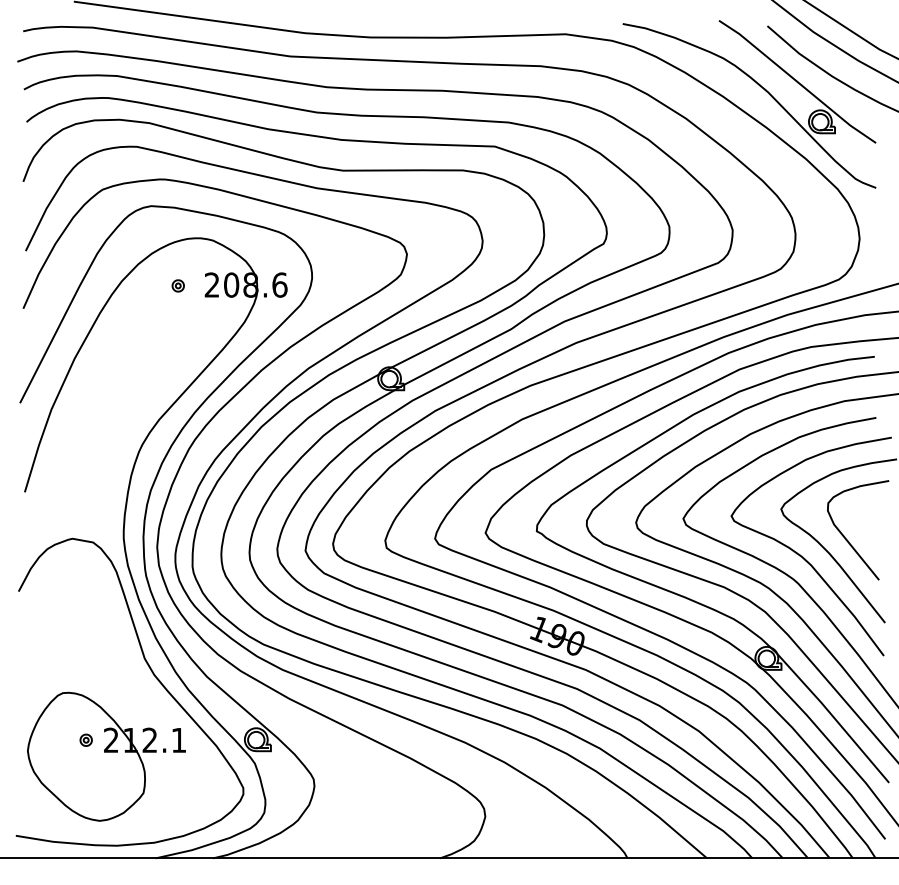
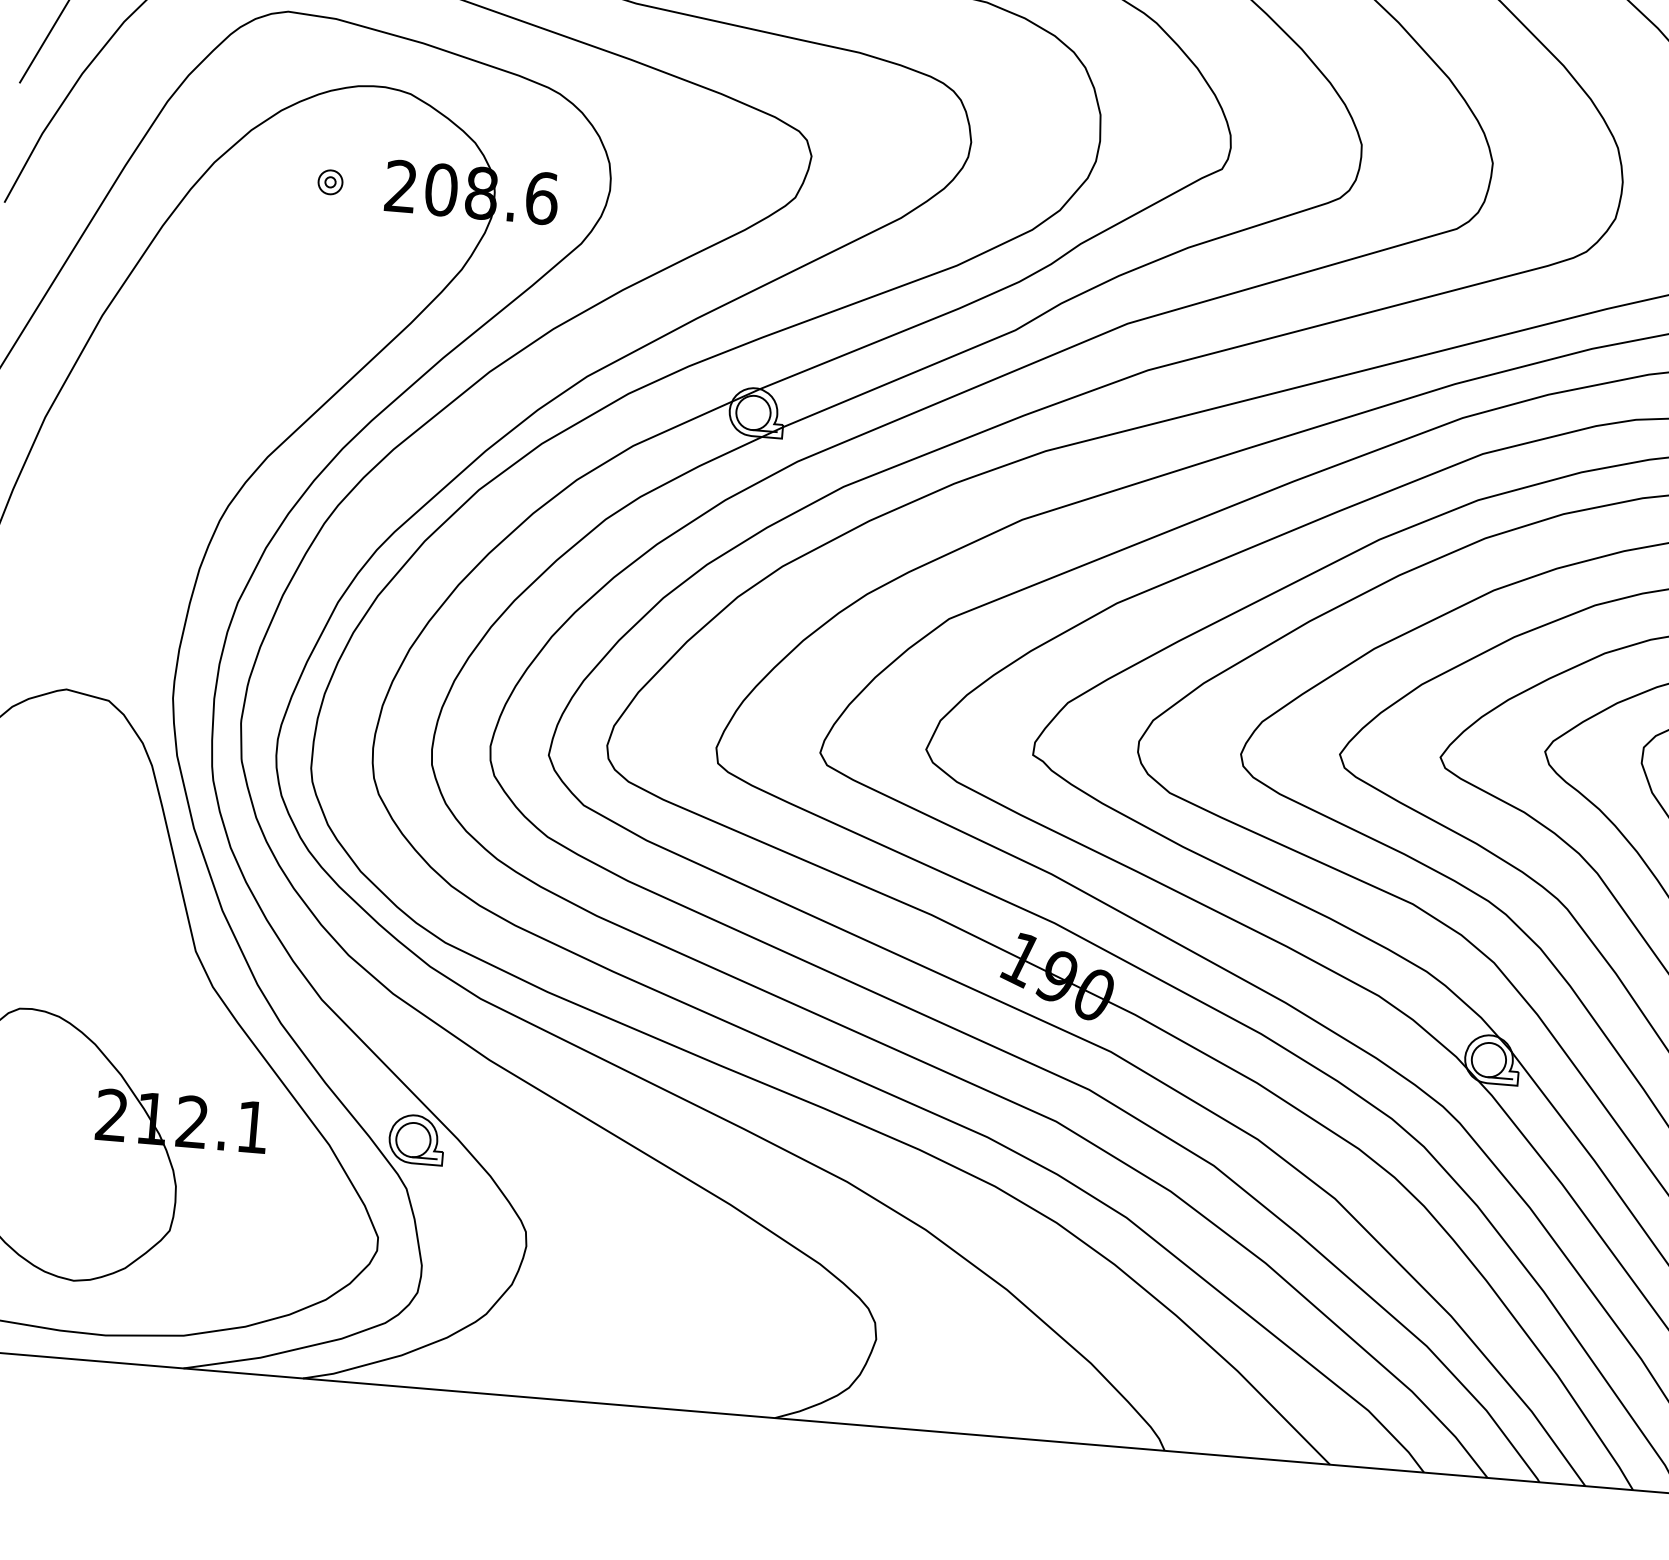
part: (85, 739) -> (58, 1109), removed

